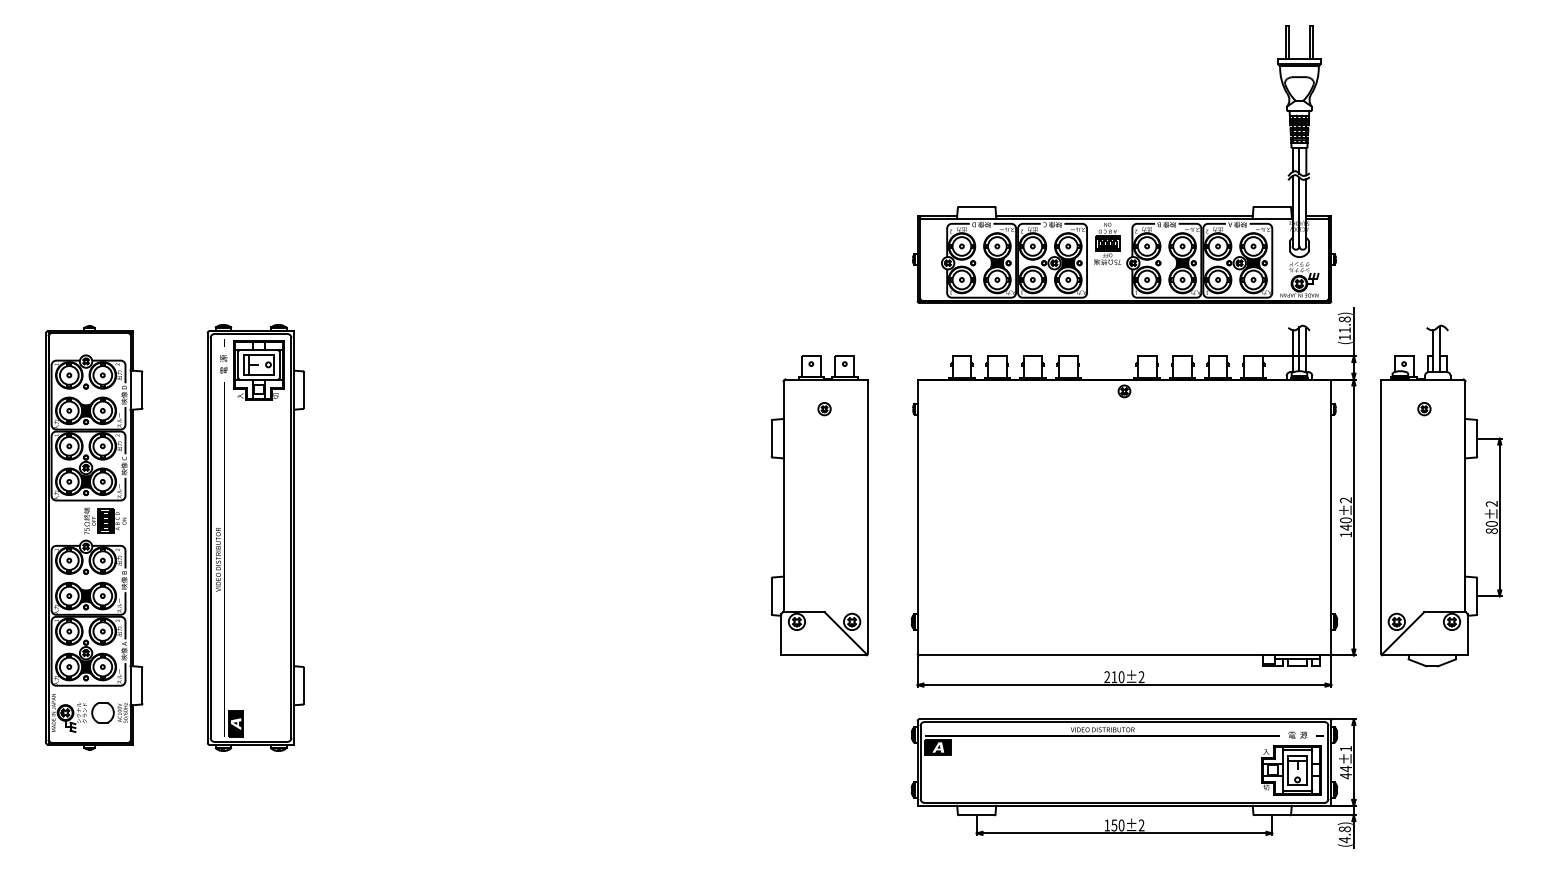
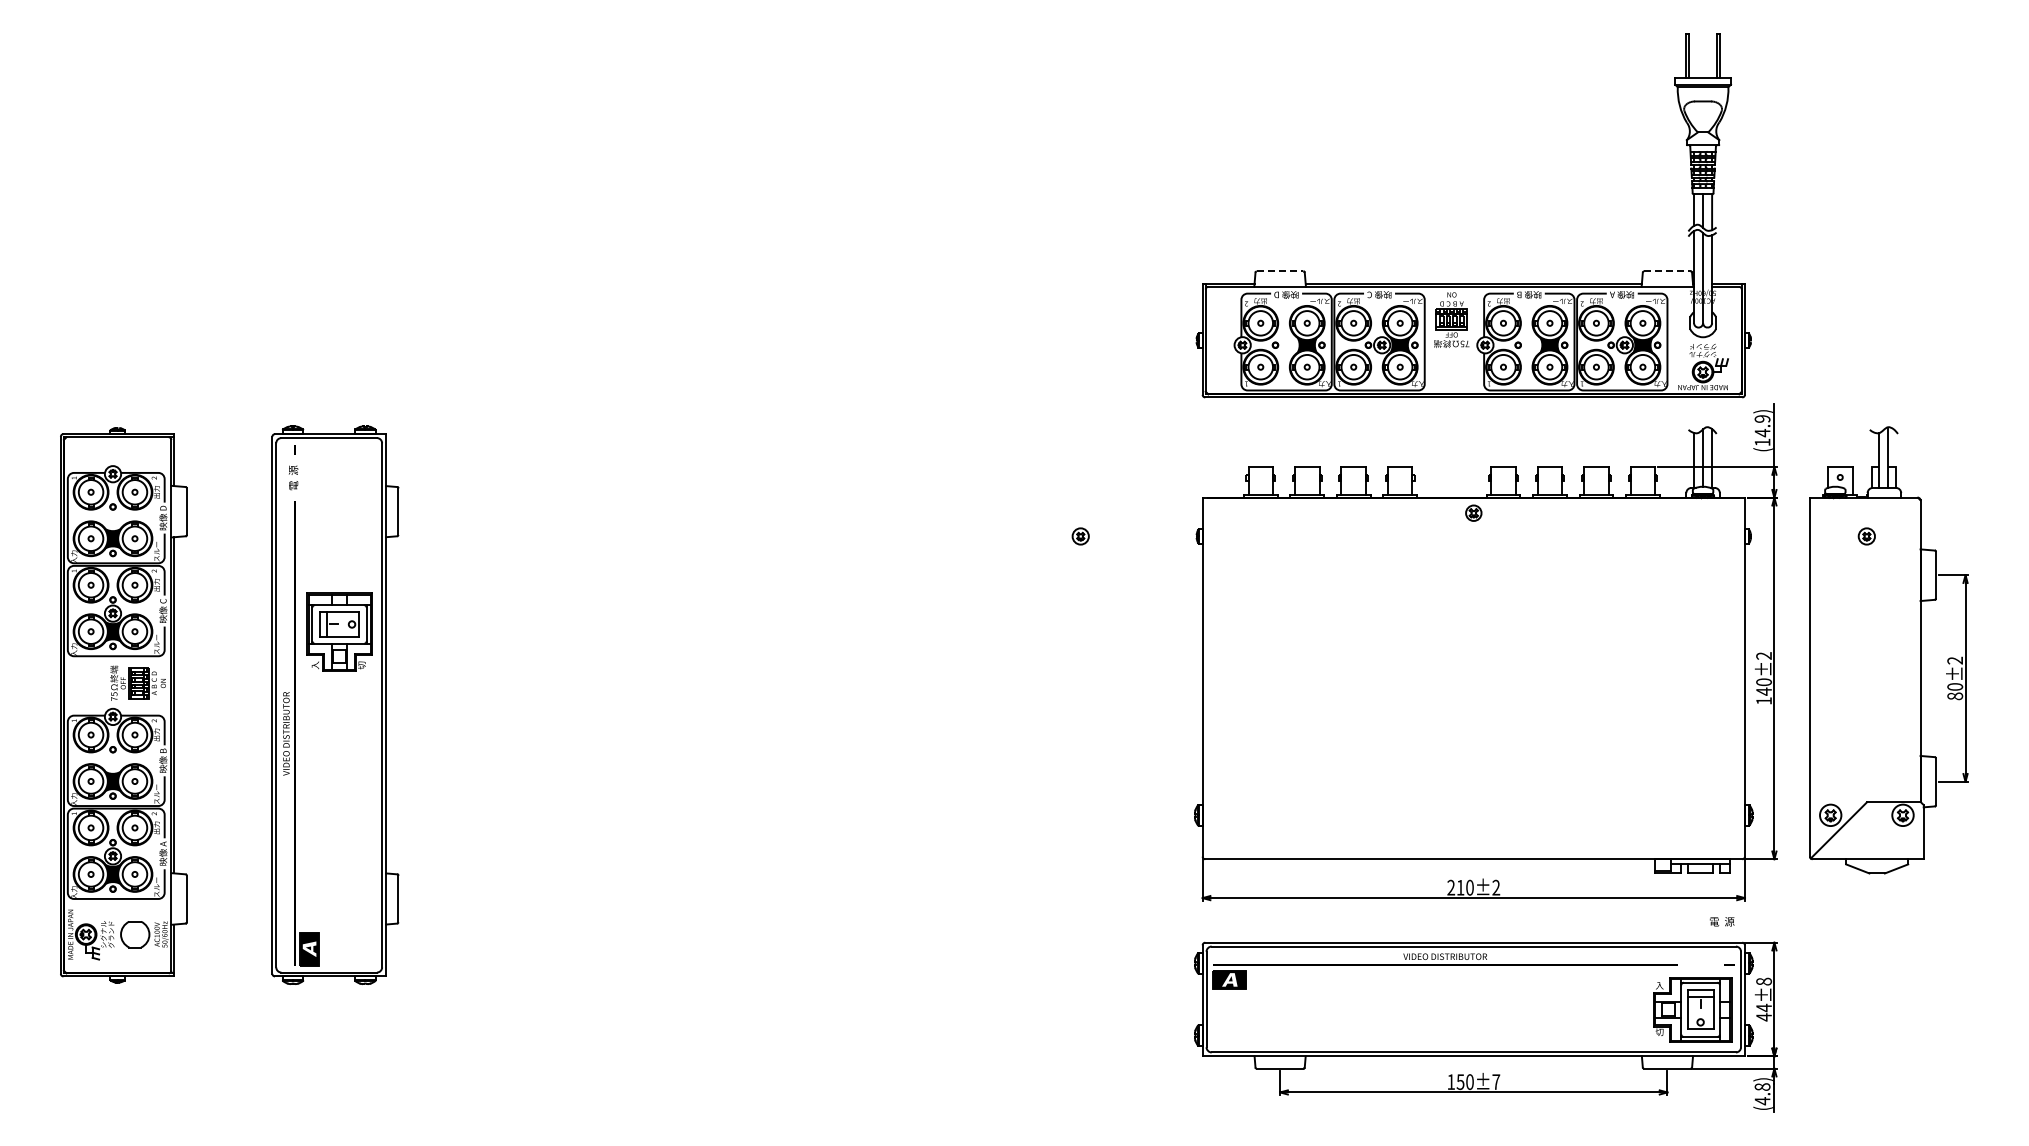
line: (976, 206) -> (1280, 271), solid -> dashed
line: (1272, 206) -> (1667, 271), solid -> dashed
text: (1344, 325) -> (1762, 426), (11.8) -> (14.9)
part: (258, 370) -> (339, 631), moved
part: (819, 506) -> (1074, 663), removed
text: (1298, 734) -> (1722, 921), moved
text: (1346, 748) -> (1764, 981), 44±1 -> 44±8
text: (1141, 825) -> (1496, 1081), 150±2 -> 150±7

